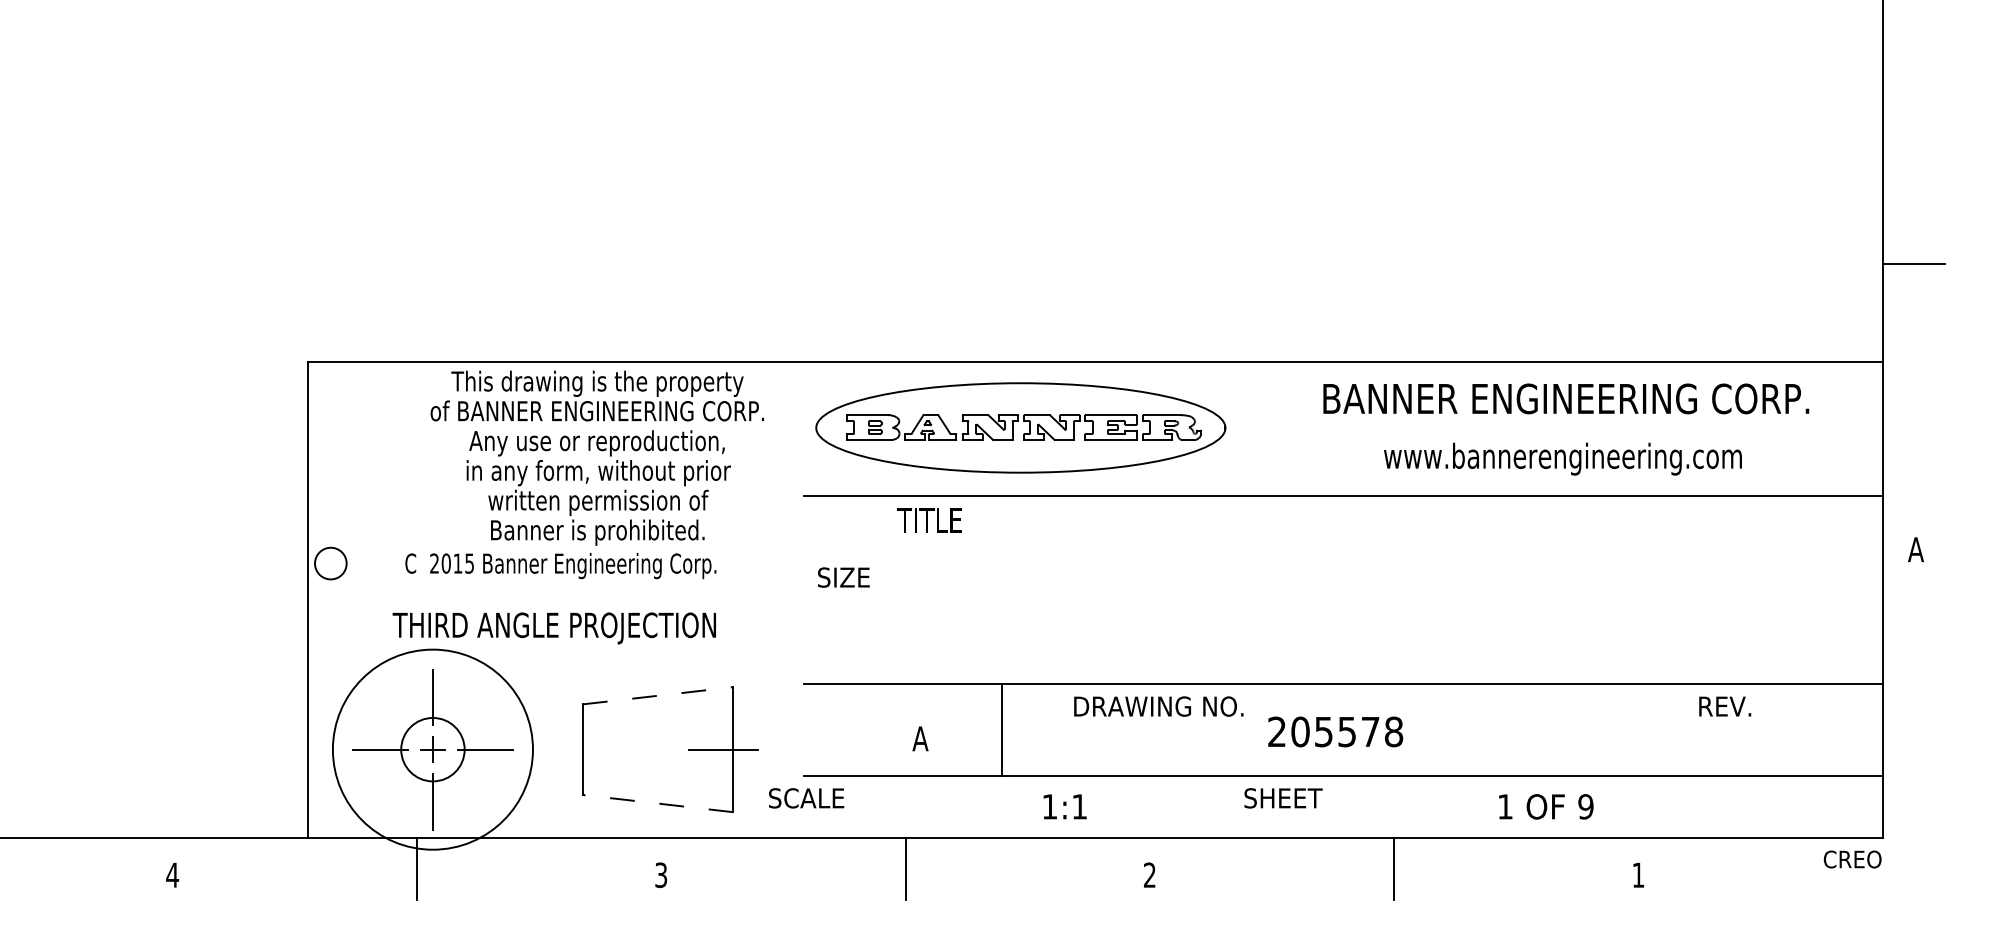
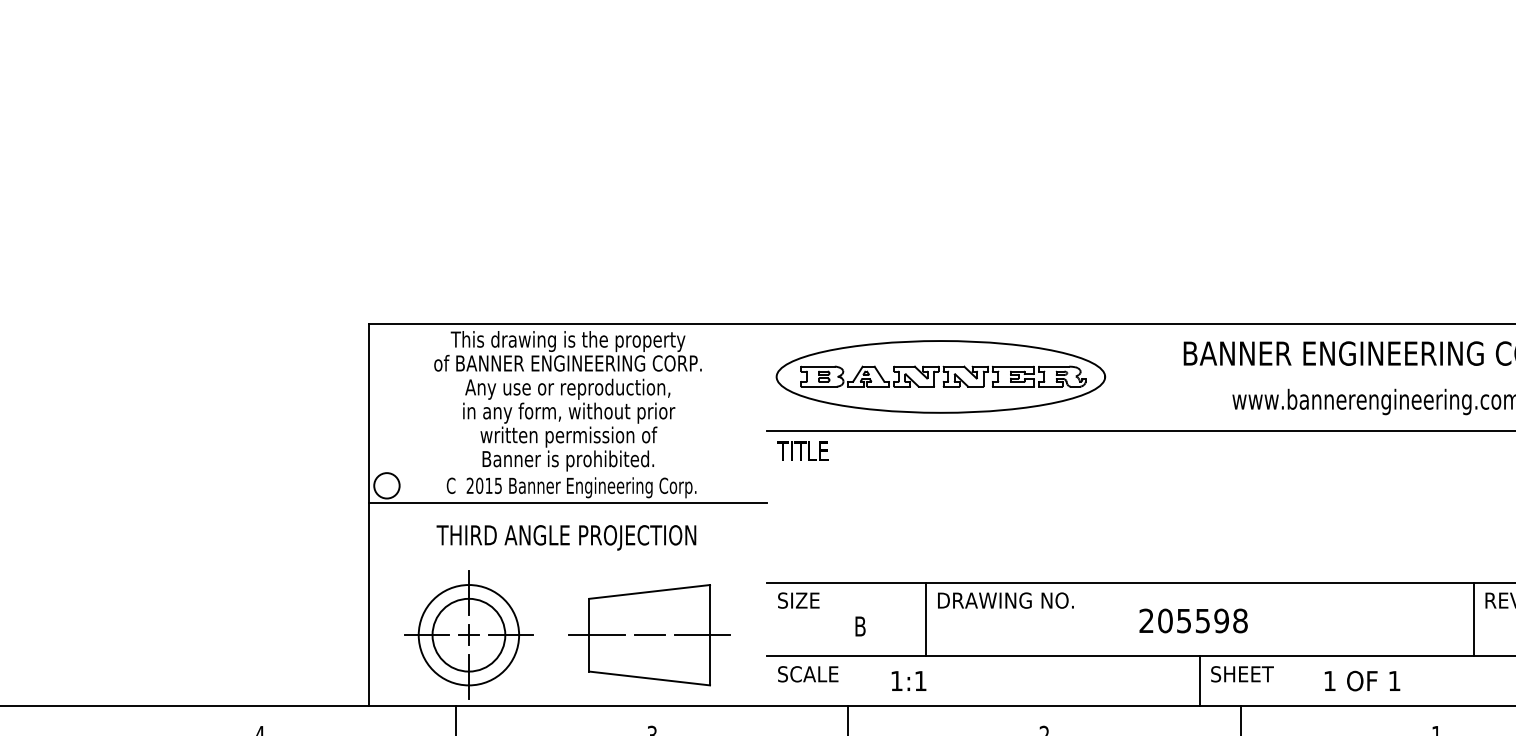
text: (596, 457) -> (567, 400), moved
text: (929, 520) -> (802, 451), moved
text: (843, 577) -> (798, 600), moved
line: (555, 585) -> (567, 503), added
line: (658, 695) -> (650, 591), dashed -> solid
text: (1158, 706) -> (1005, 600), moved
line: (1684, 730) -> (1473, 619), added
text: (1370, 731) -> (1221, 620), 205578 -> 205598
text: (920, 738) -> (860, 626), A -> B
circle: (432, 749) -> (468, 635), size x0.62
circle: (432, 749) -> (468, 635), size x1.43
line: (592, 749) -> (597, 635), added
line: (657, 749) -> (649, 635), added
text: (806, 798) -> (808, 674), moved
text: (1283, 798) -> (1242, 674), moved
line: (658, 803) -> (650, 678), dashed -> solid
text: (1064, 806) -> (908, 680), moved
text: (1585, 806) -> (1394, 680), 9 -> 1
line: (1343, 807) -> (1199, 681), added

